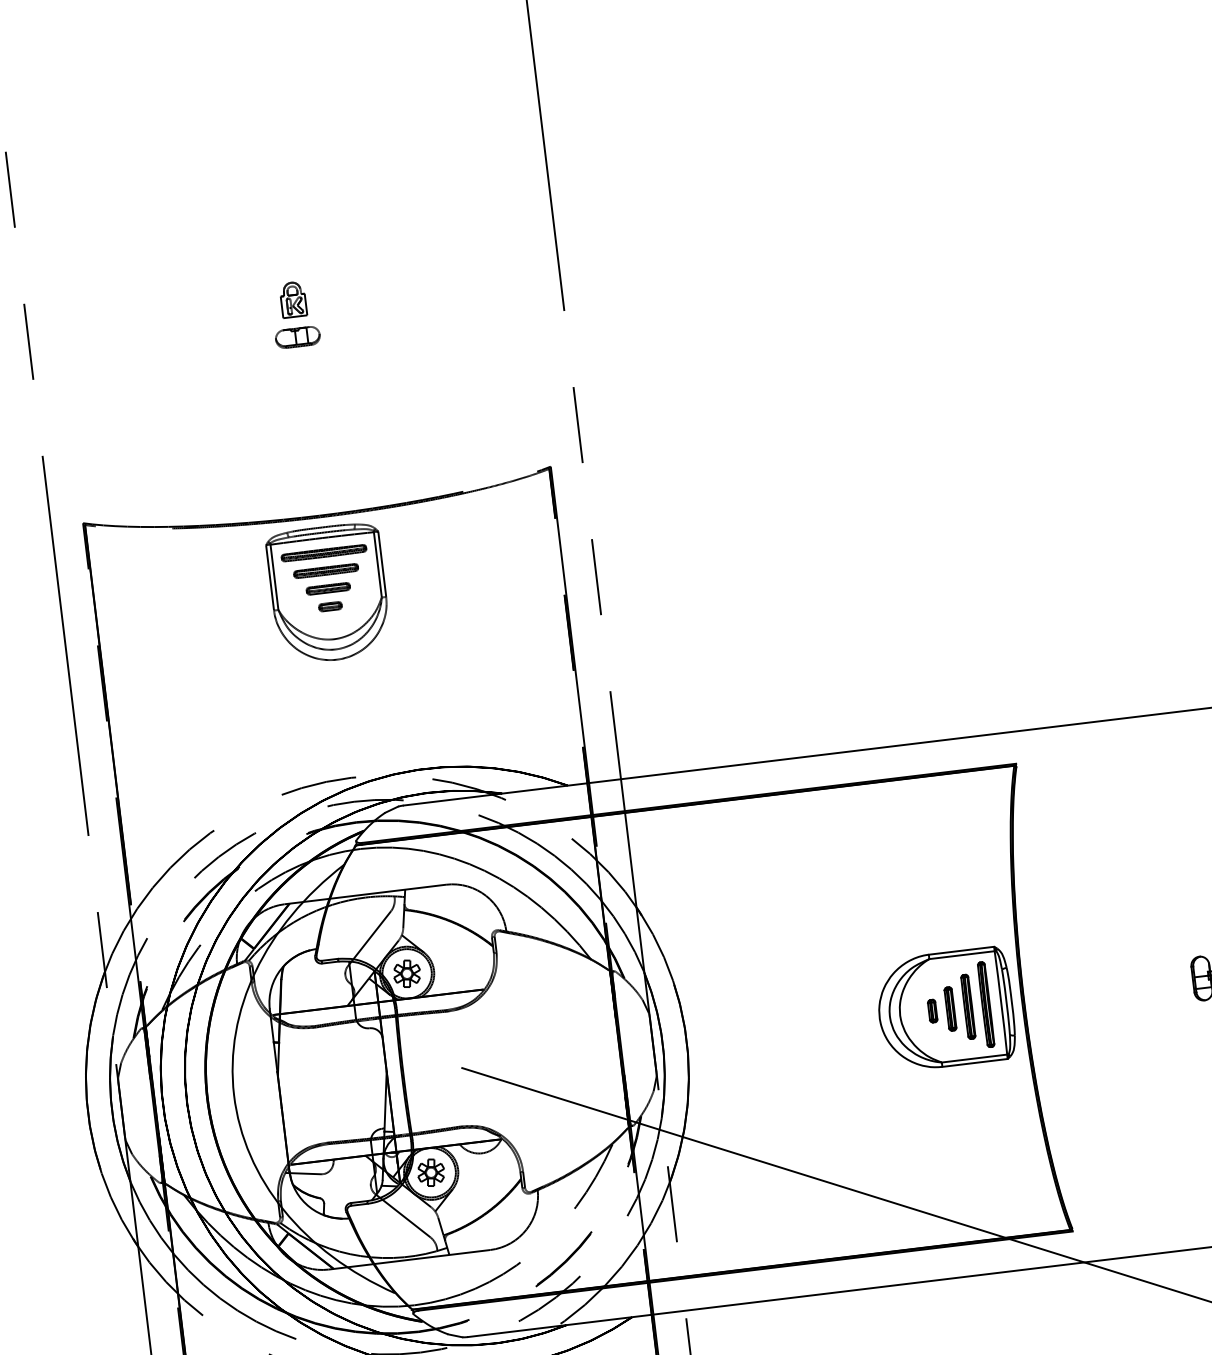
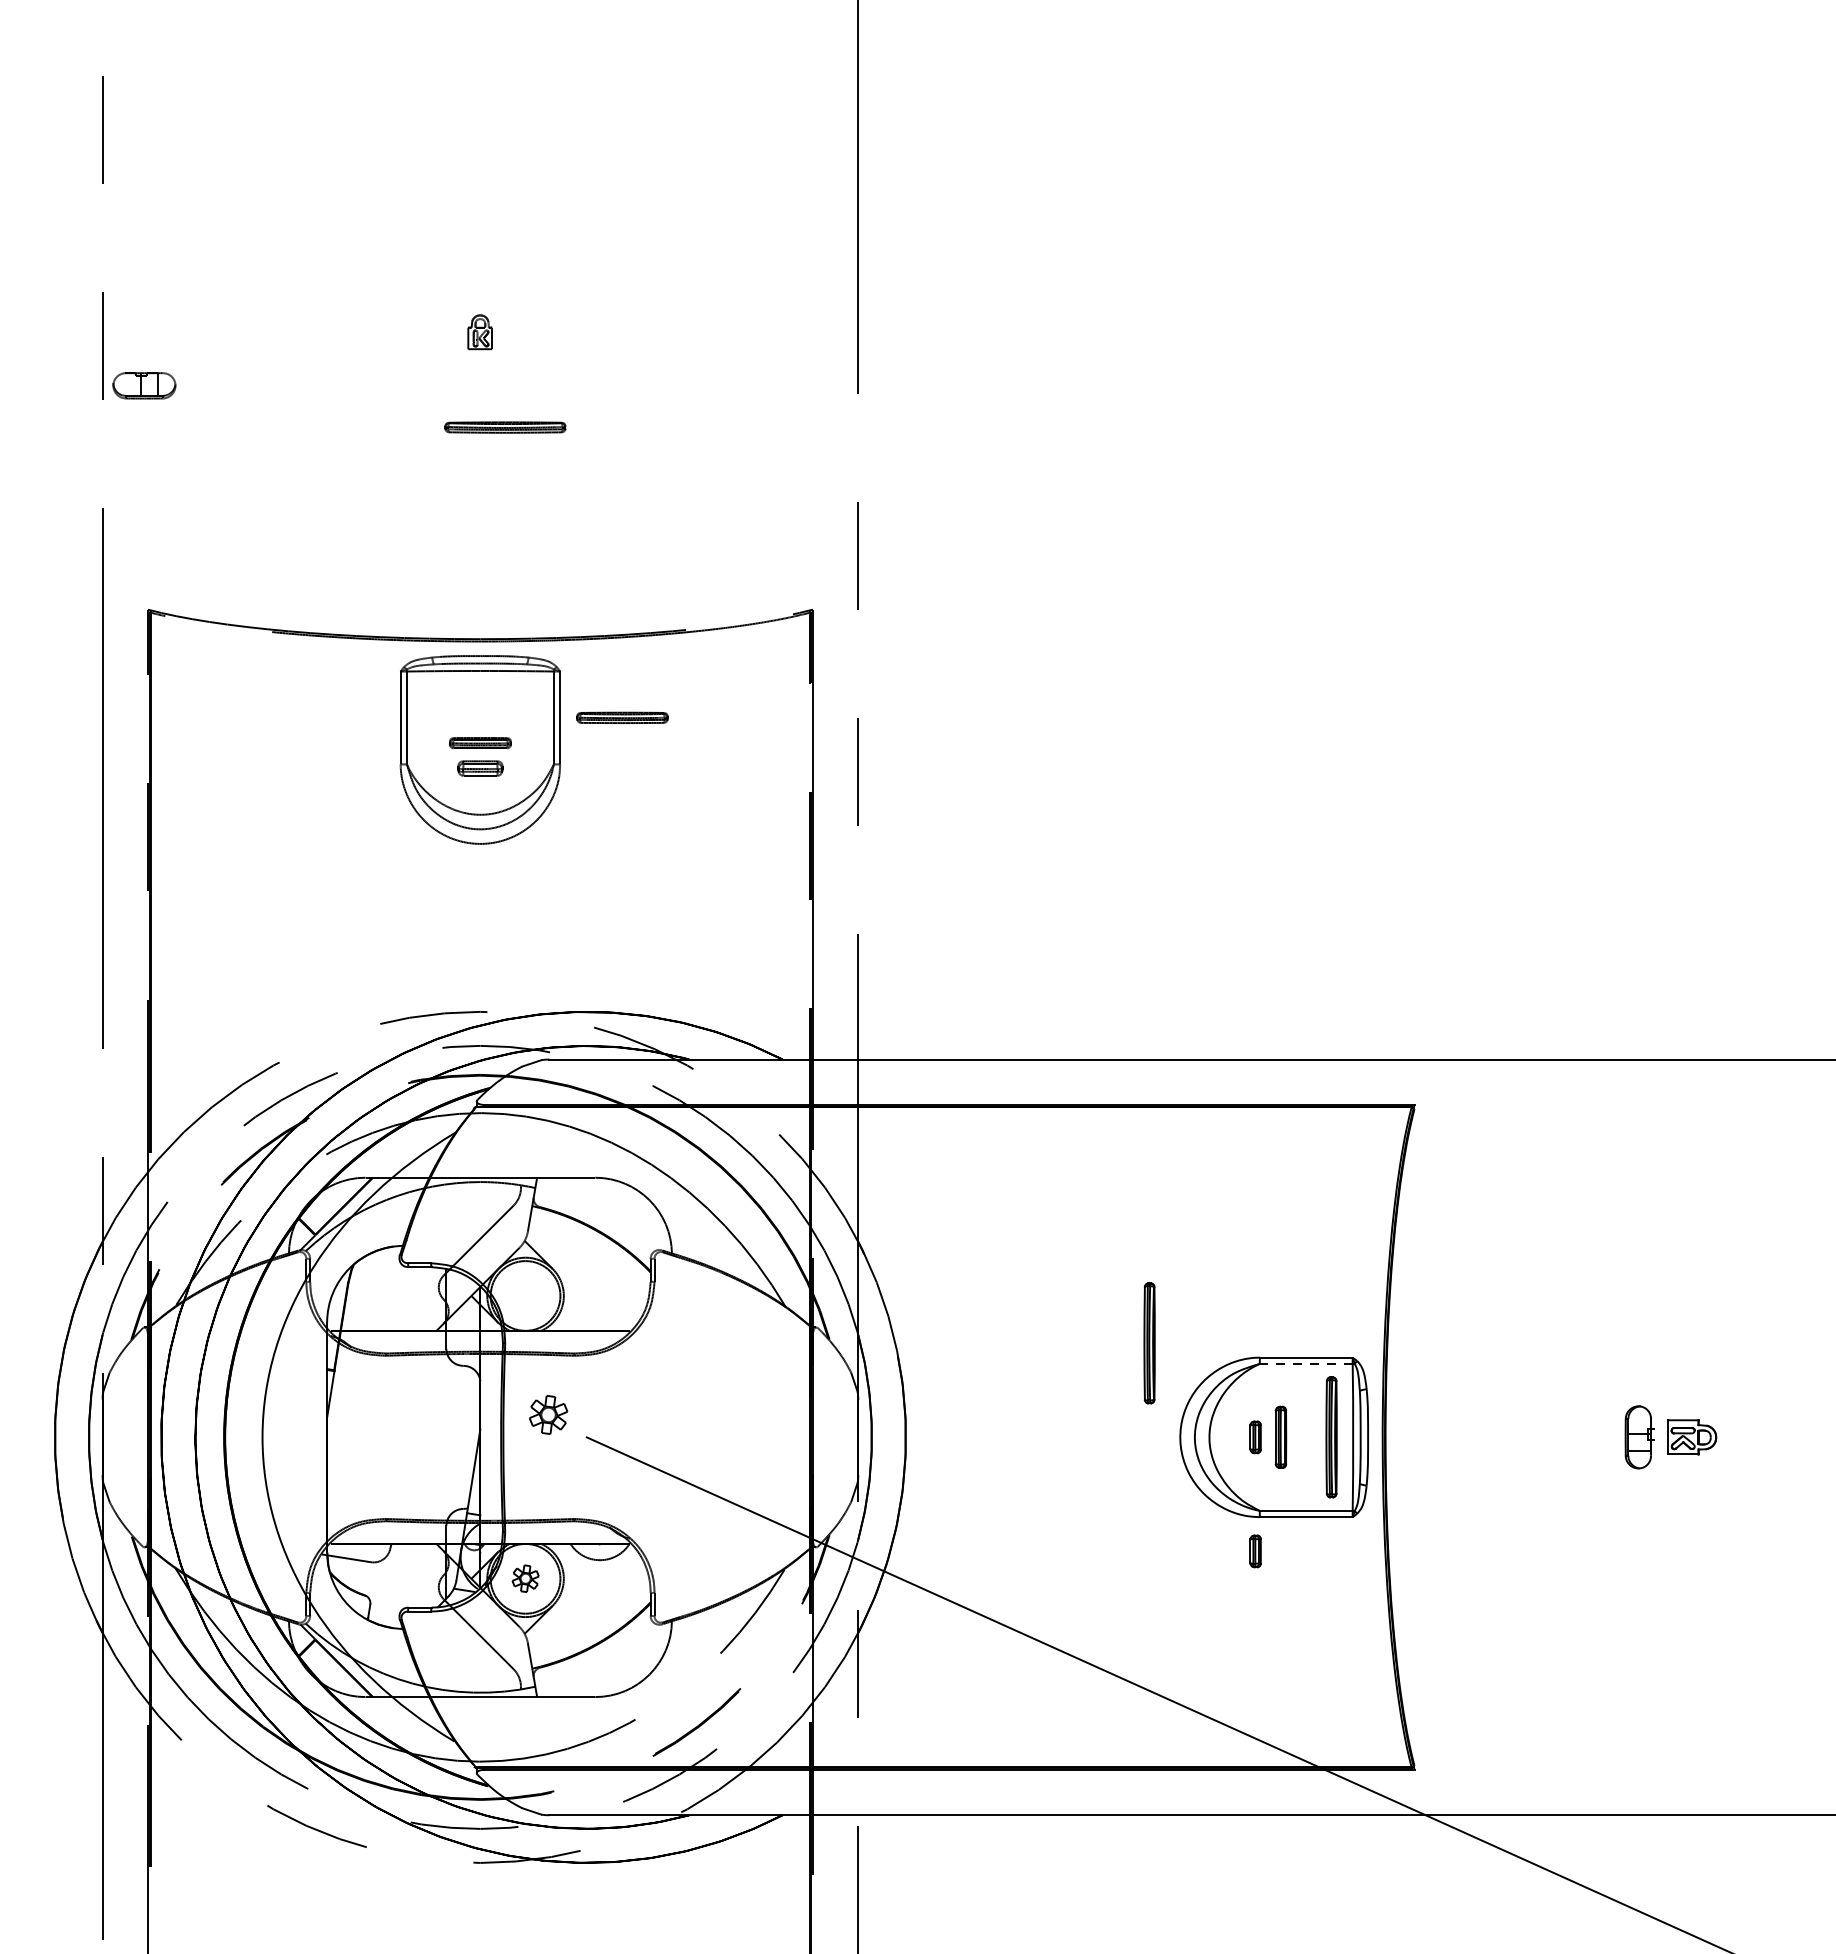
part: (292, 300) -> (479, 332), size x0.7
part: (297, 337) -> (144, 385), moved
part: (324, 553) -> (505, 427), moved
part: (326, 570) -> (622, 717), moved
part: (330, 606) -> (480, 768), size x1.4
part: (850, 954) -> (1149, 1343), added
line: (961, 954) -> (1305, 1363), solid -> dashed
part: (407, 973) -> (548, 1414), moved
part: (968, 1006) -> (1306, 1437), removed
part: (942, 1091) -> (1255, 1551), added
part: (431, 1172) -> (525, 1578), size x0.7

